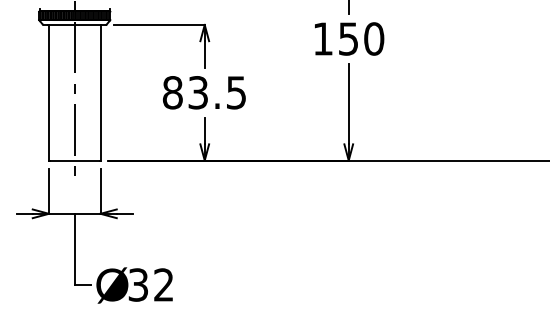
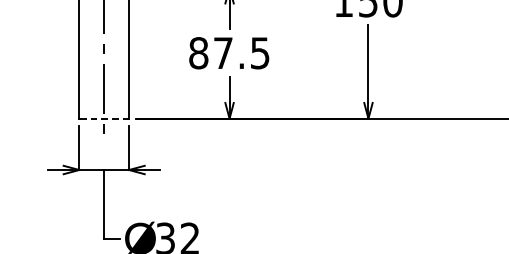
text: (197, 92) -> (222, 52), 83.5 -> 87.5
line: (74, 160) -> (103, 118), solid -> dashed

